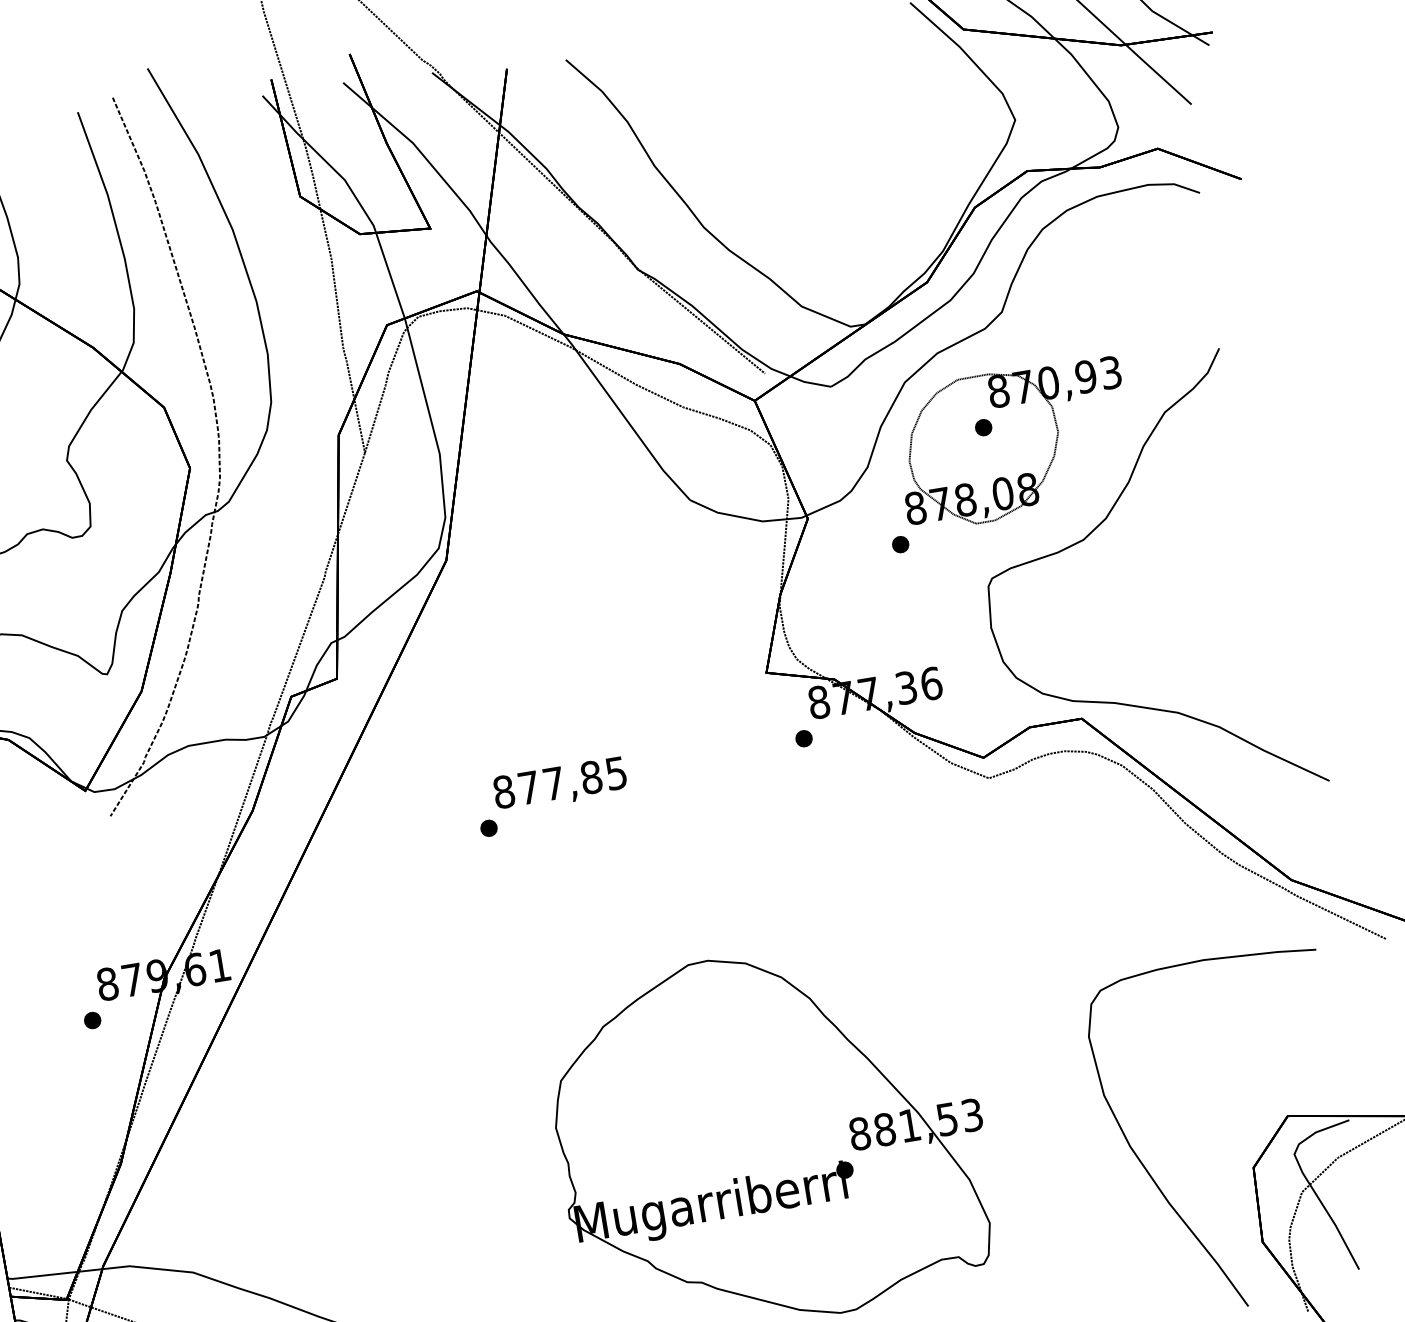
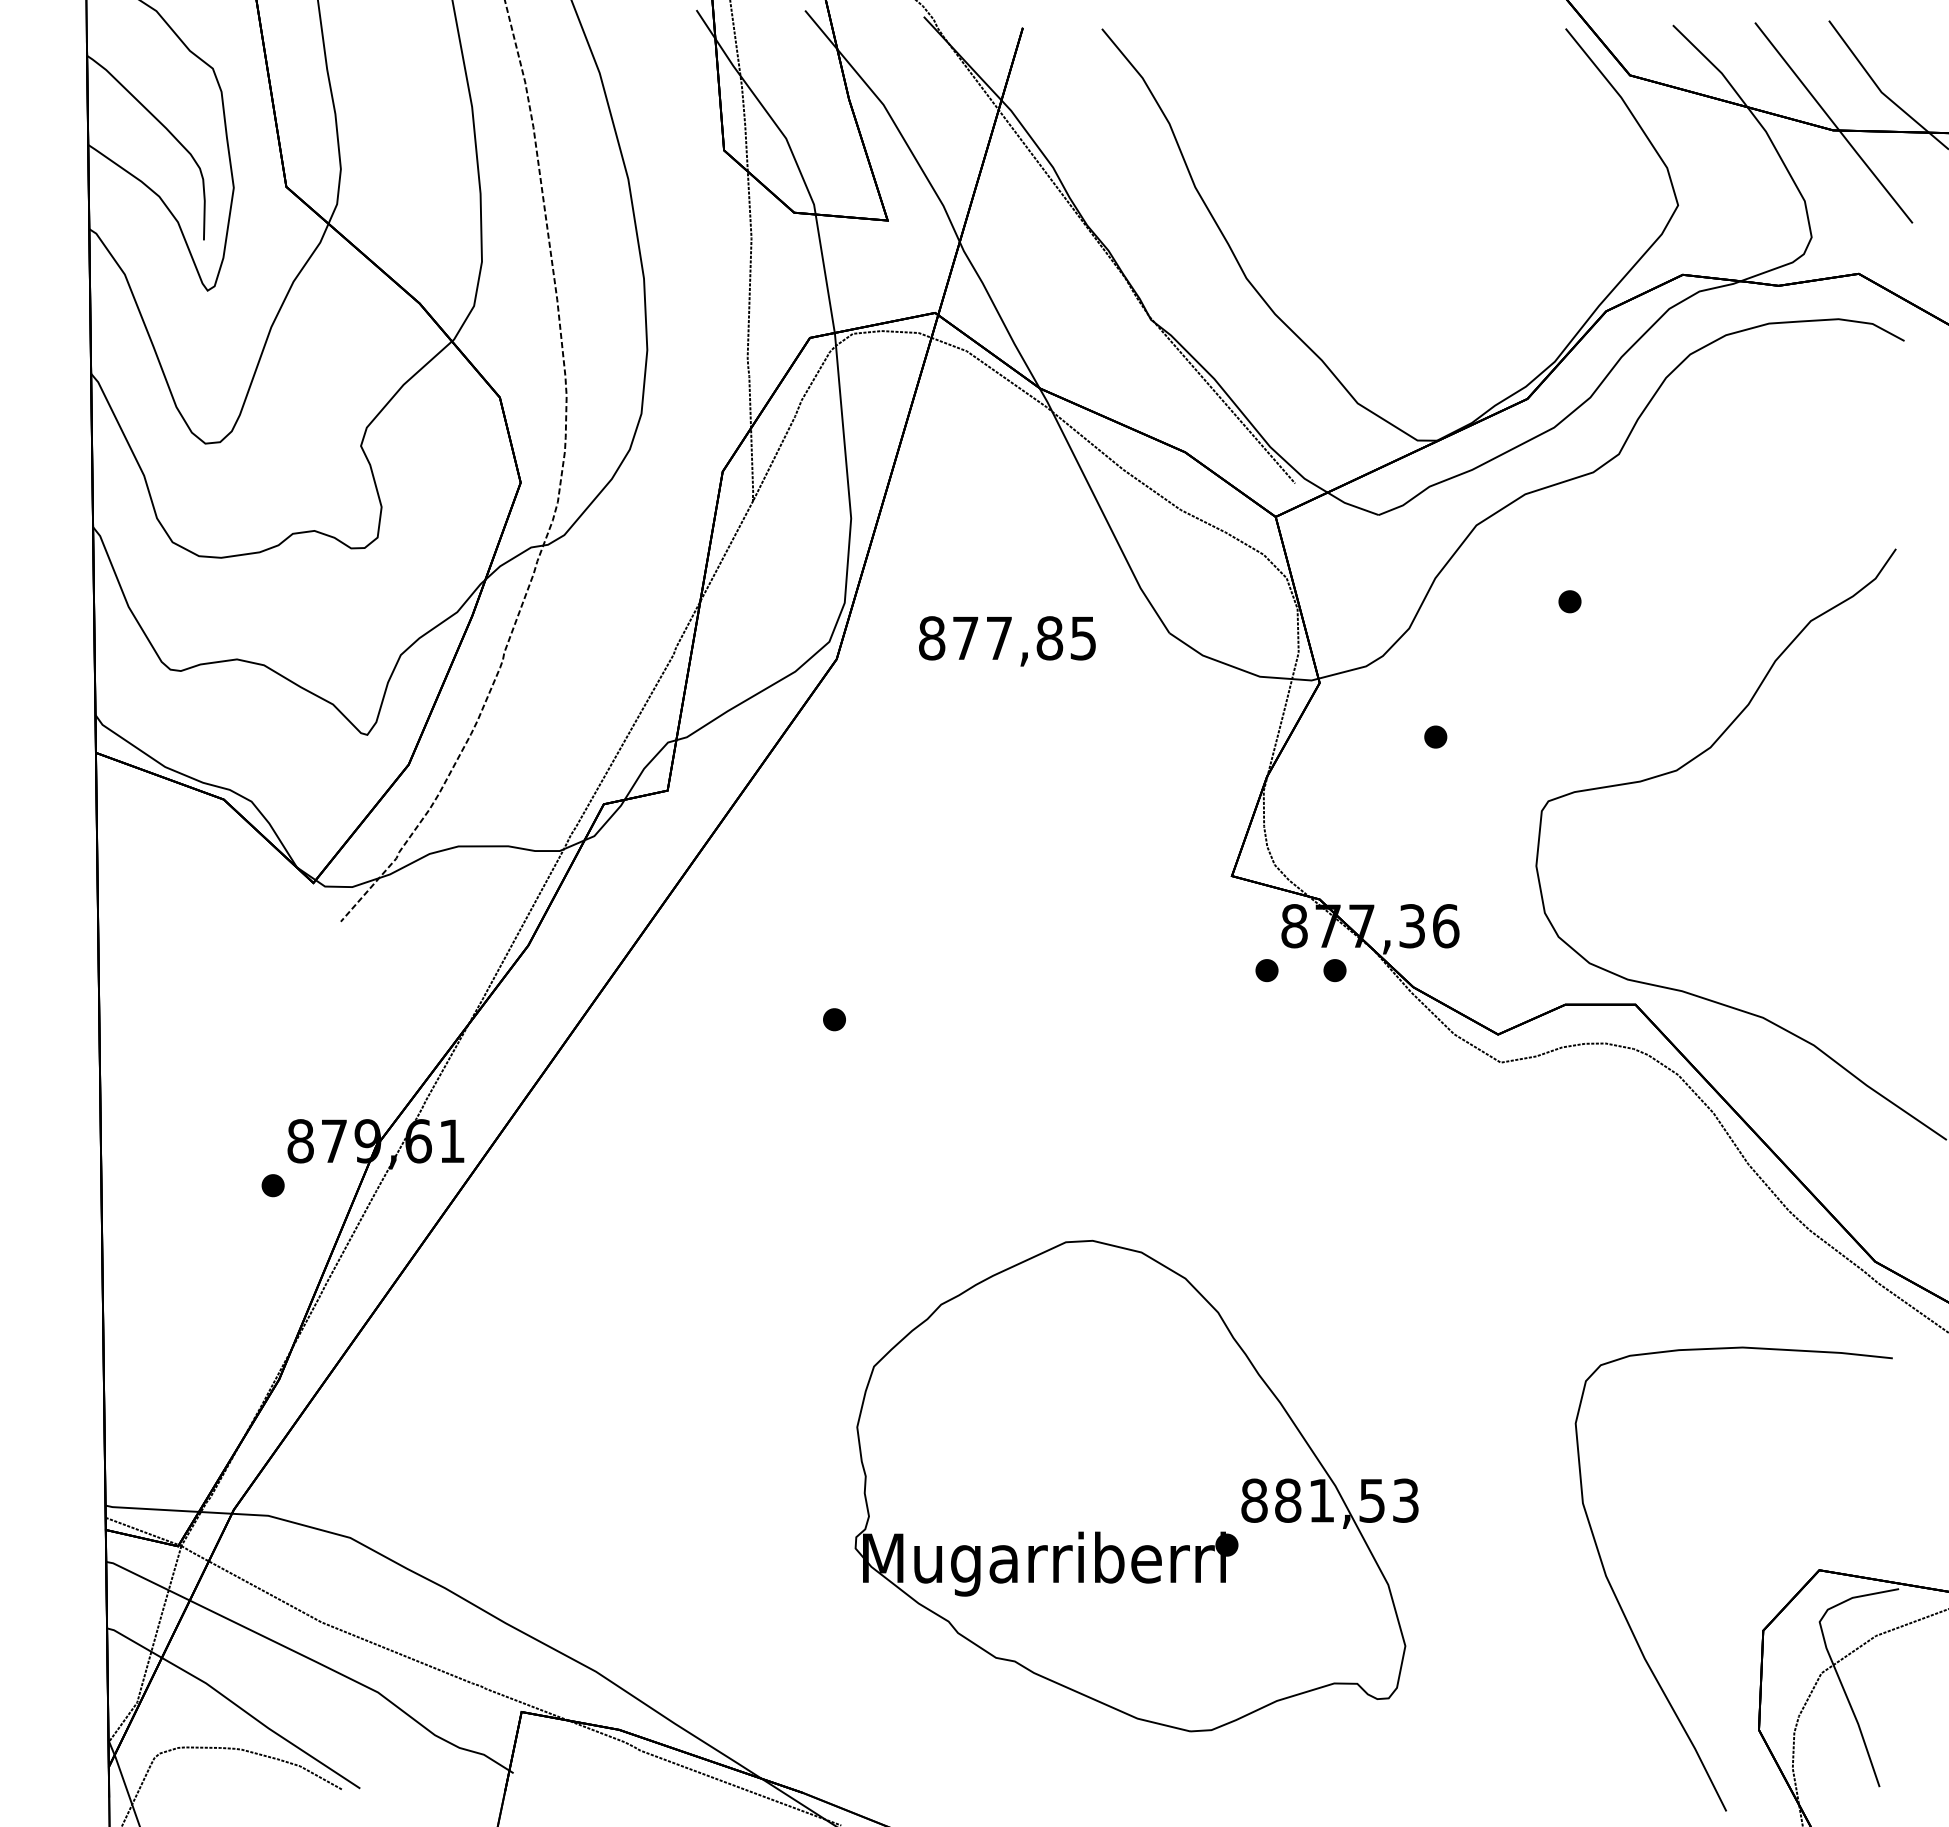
part: (1013, 443) -> (1605, 629), removed
part: (854, 730) -> (1334, 970), added
text: (560, 785) -> (1007, 641), moved

